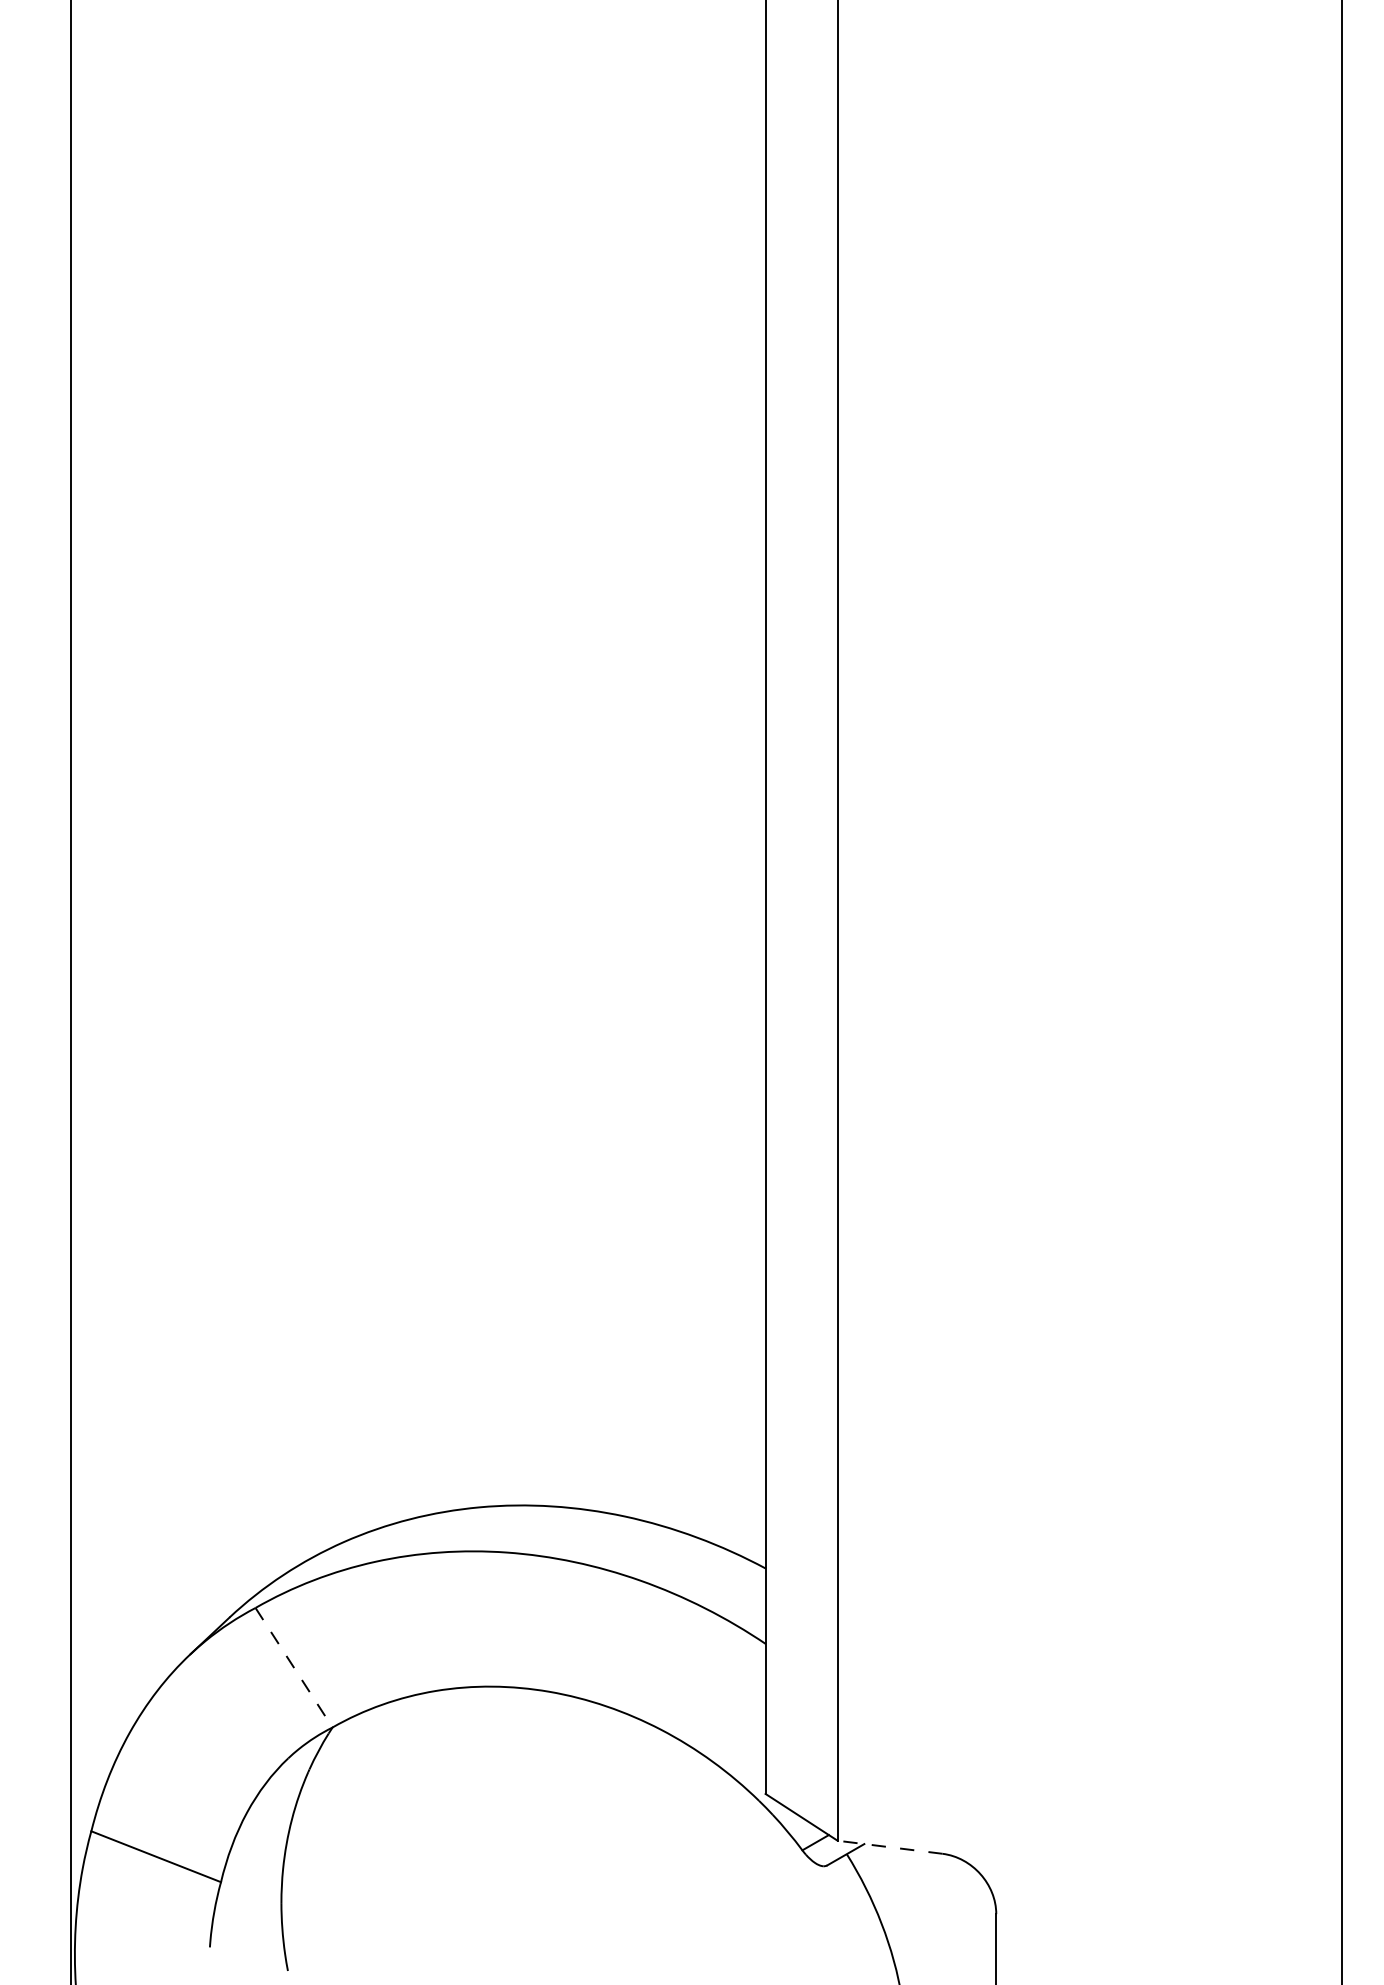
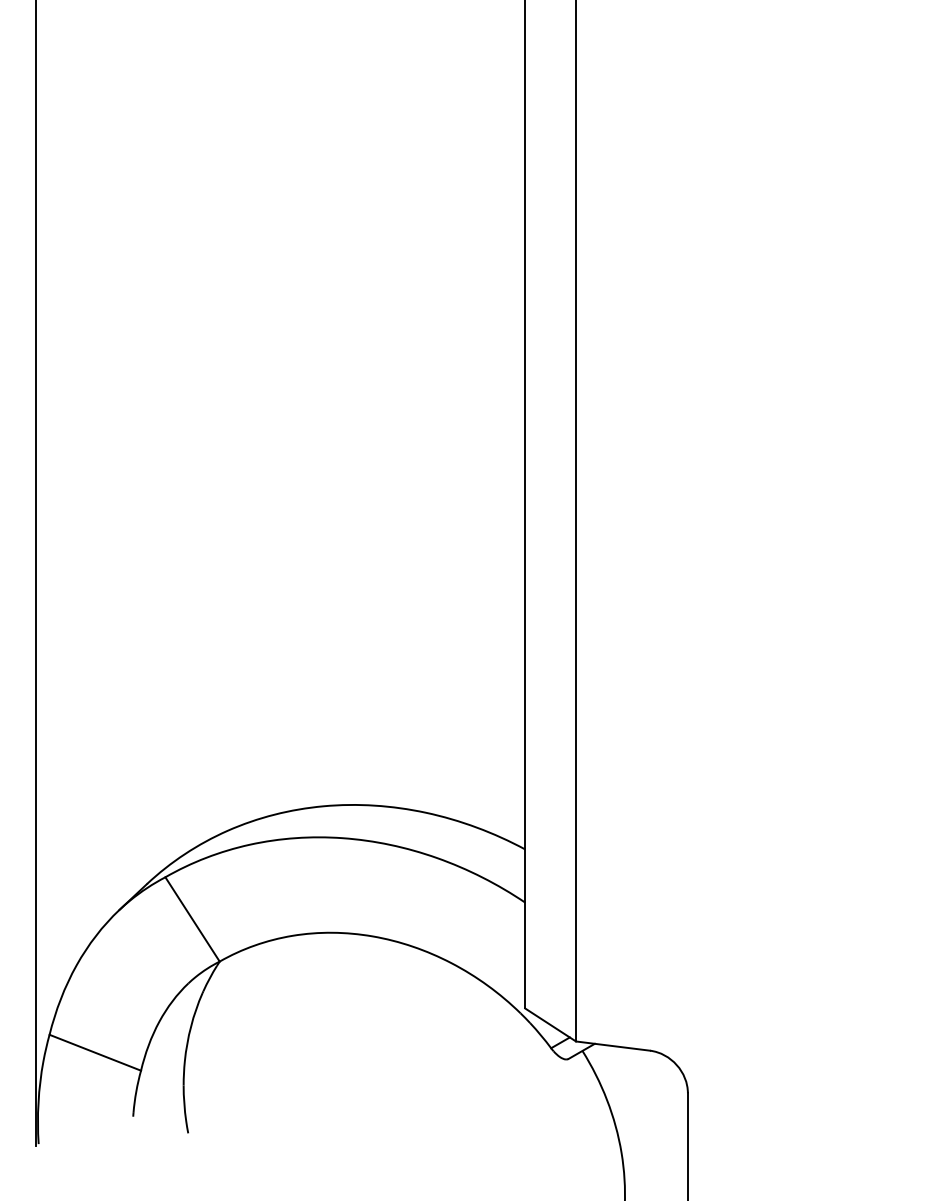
line: (294, 1668) -> (192, 919), dashed -> solid
line: (890, 1847) -> (613, 1046), dashed -> solid

